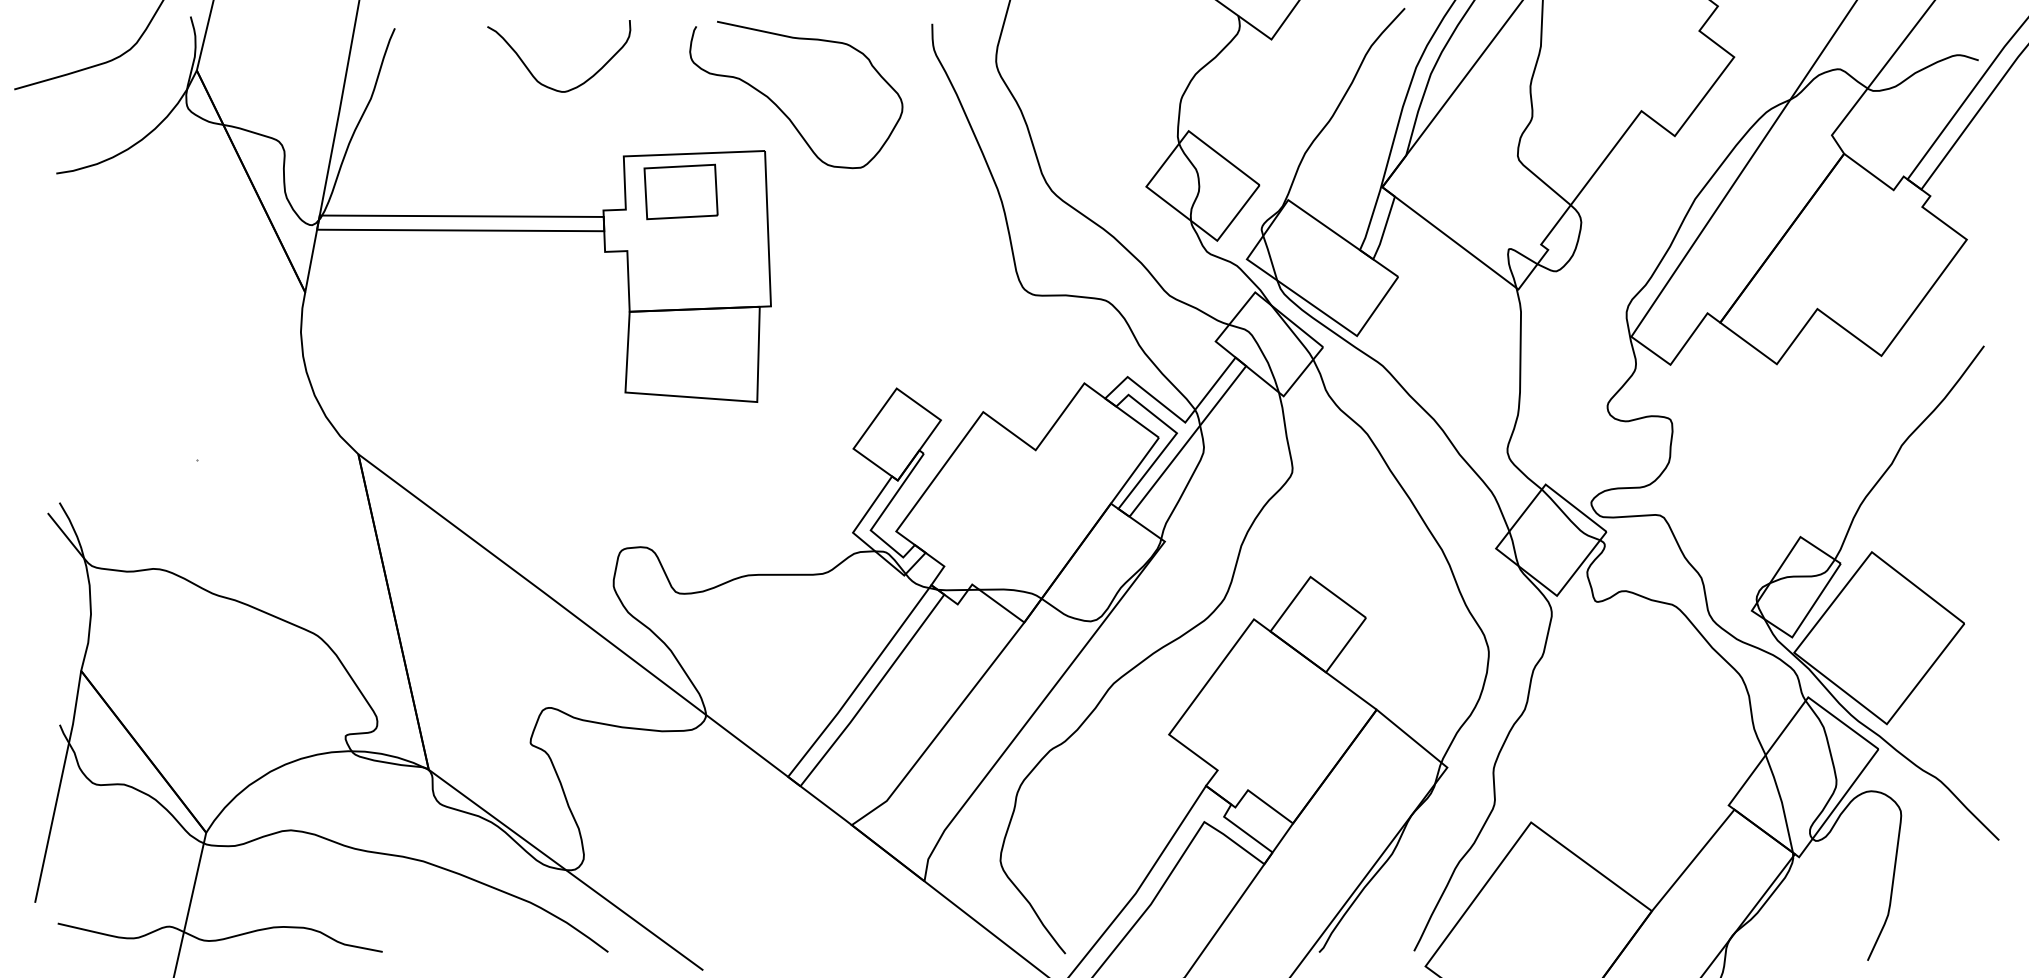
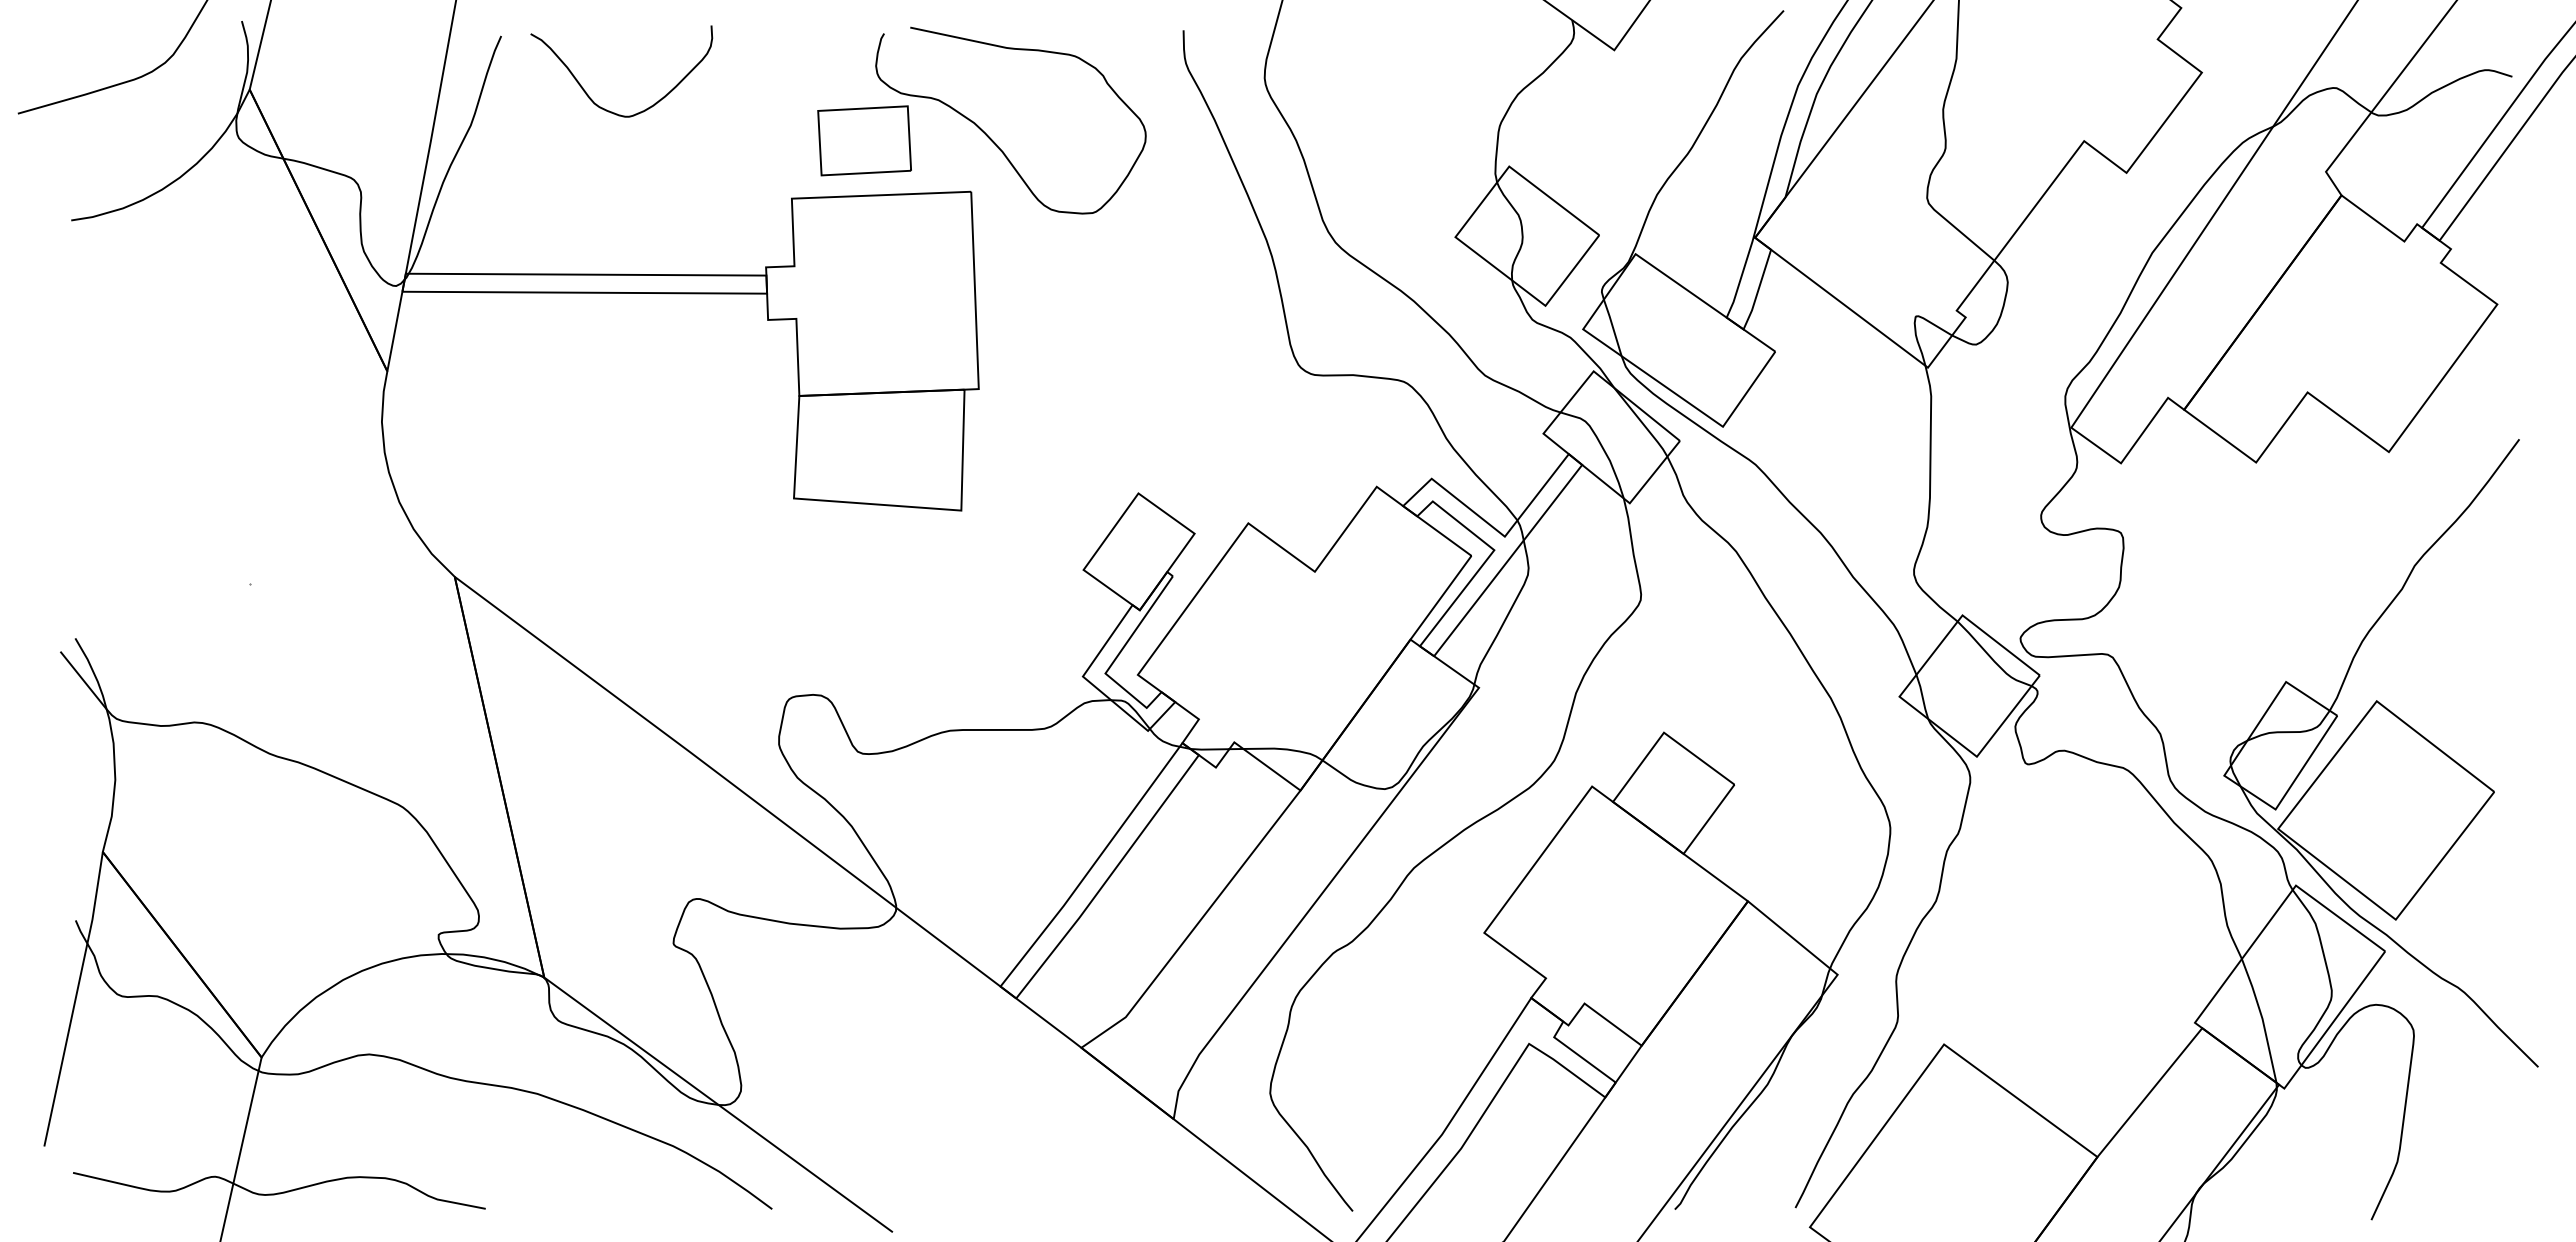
curve: (532, 74) -> (588, 94), moved
part: (680, 191) -> (864, 140), moved

